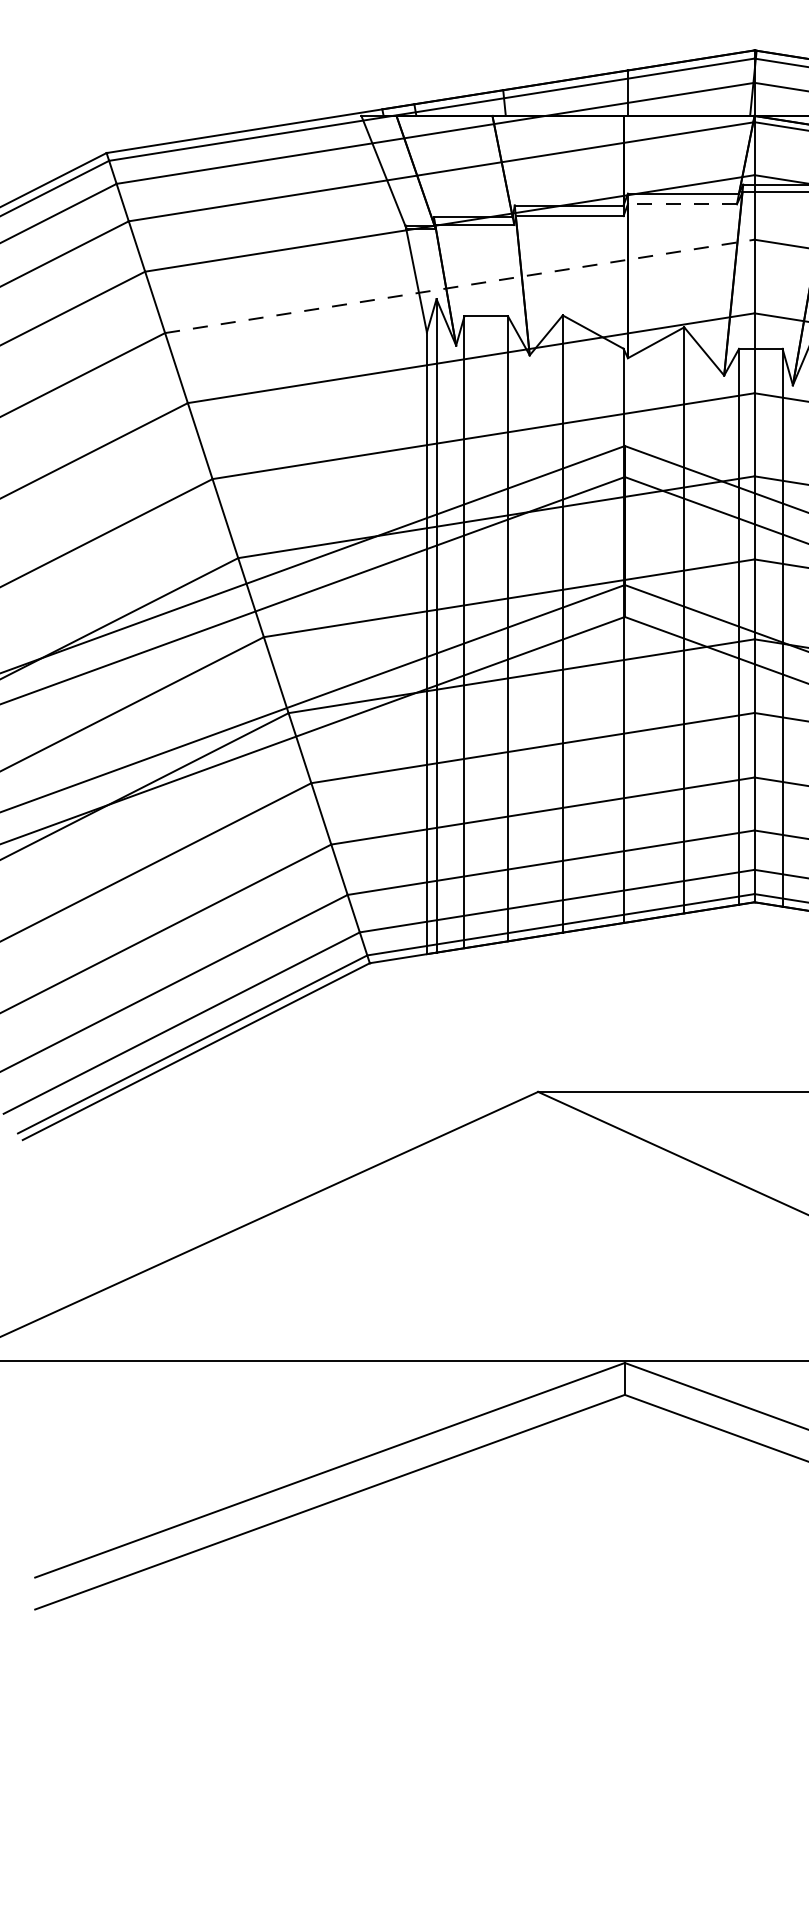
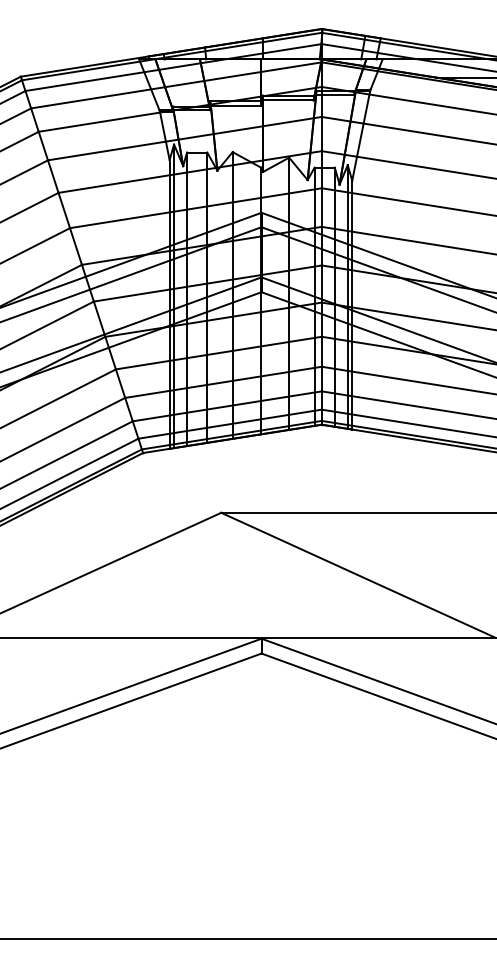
line: (680, 204) -> (287, 100), dashed -> solid
line: (458, 286) -> (184, 138), dashed -> solid

